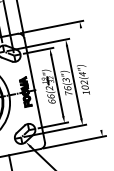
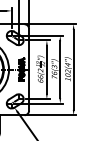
line: (90, 78) -> (73, 69), added

